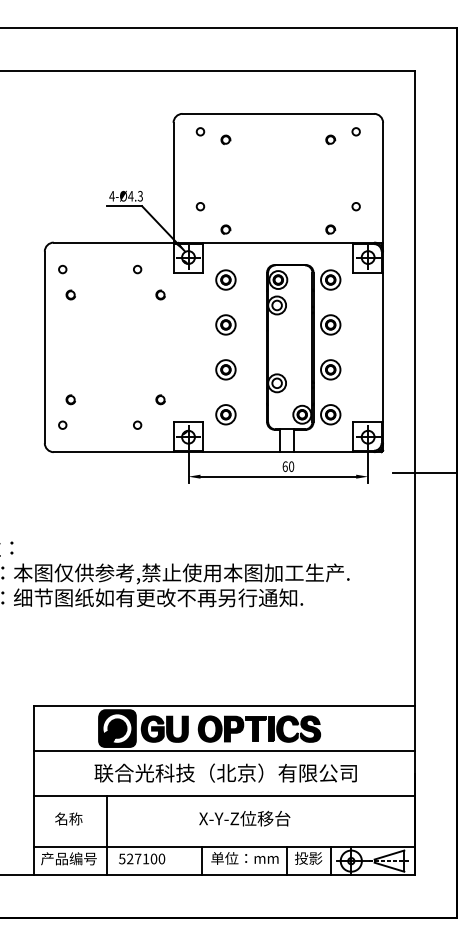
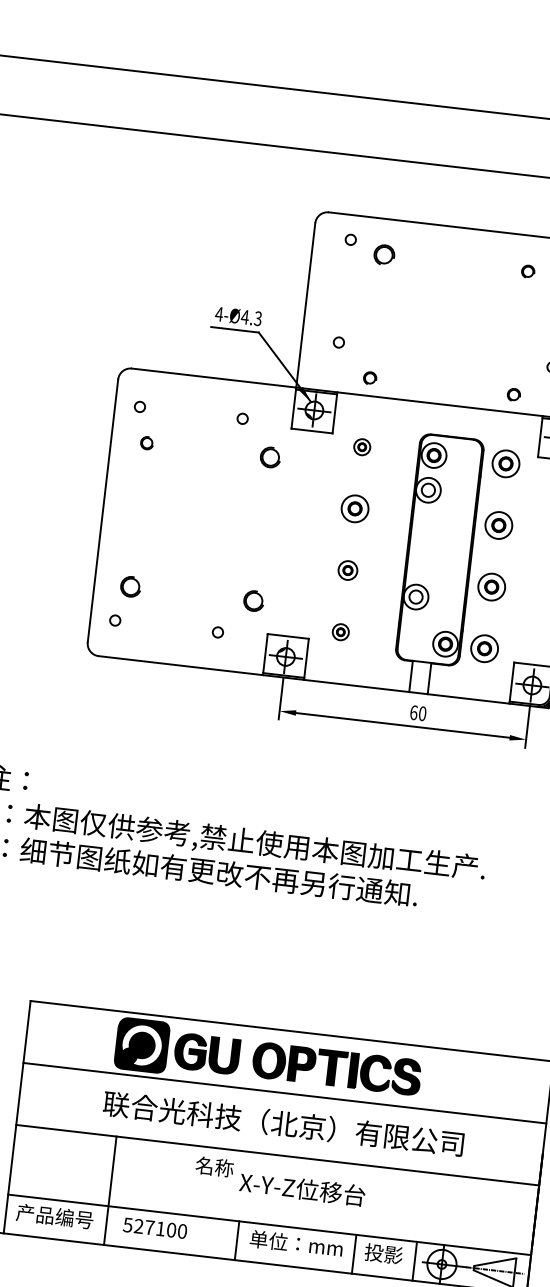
part: (225, 139) -> (383, 254), size x1.6
part: (225, 279) -> (361, 446), size x0.6
part: (160, 294) -> (270, 456), size x1.6
part: (225, 369) -> (347, 569), size x0.7
part: (70, 399) -> (129, 586), size x1.6
part: (160, 399) -> (253, 600), size x1.6
part: (225, 414) -> (340, 631), size x0.6
text: (68, 818) -> (214, 1166), moved

